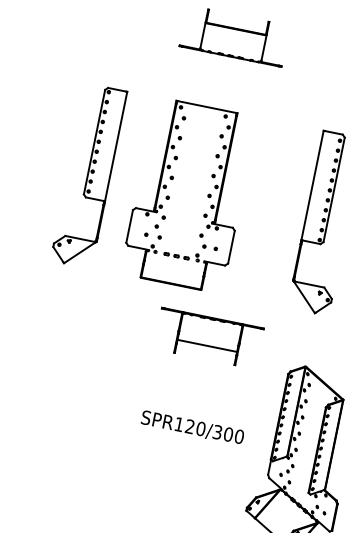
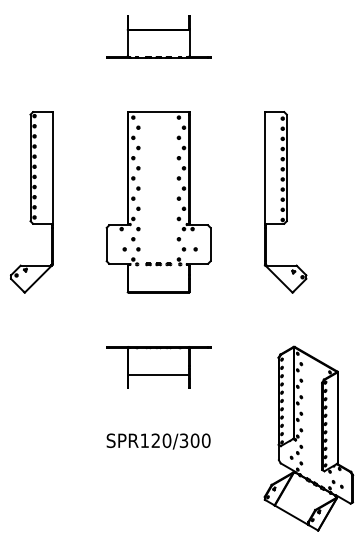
part: (88, 176) -> (31, 202), moved
part: (188, 195) -> (158, 202), moved
part: (208, 338) -> (158, 367), moved
text: (192, 427) -> (158, 441), moved

